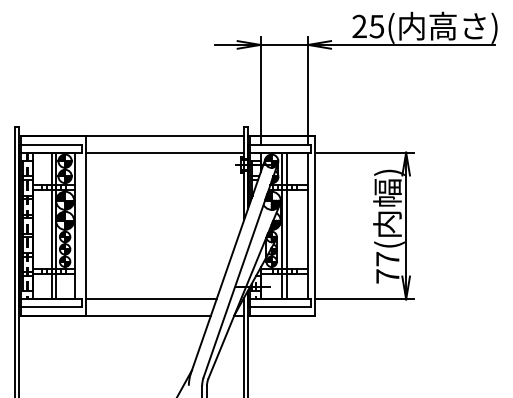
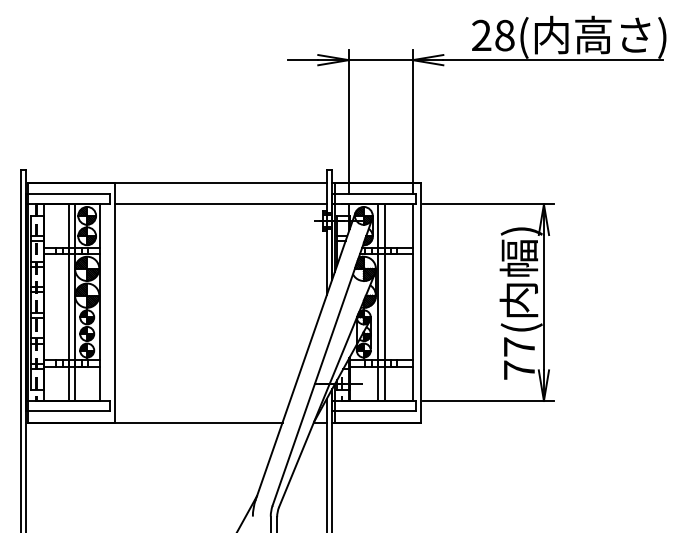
text: (376, 26) -> (504, 35), 25( -> 28(
line: (150, 299) -> (201, 401), removed

